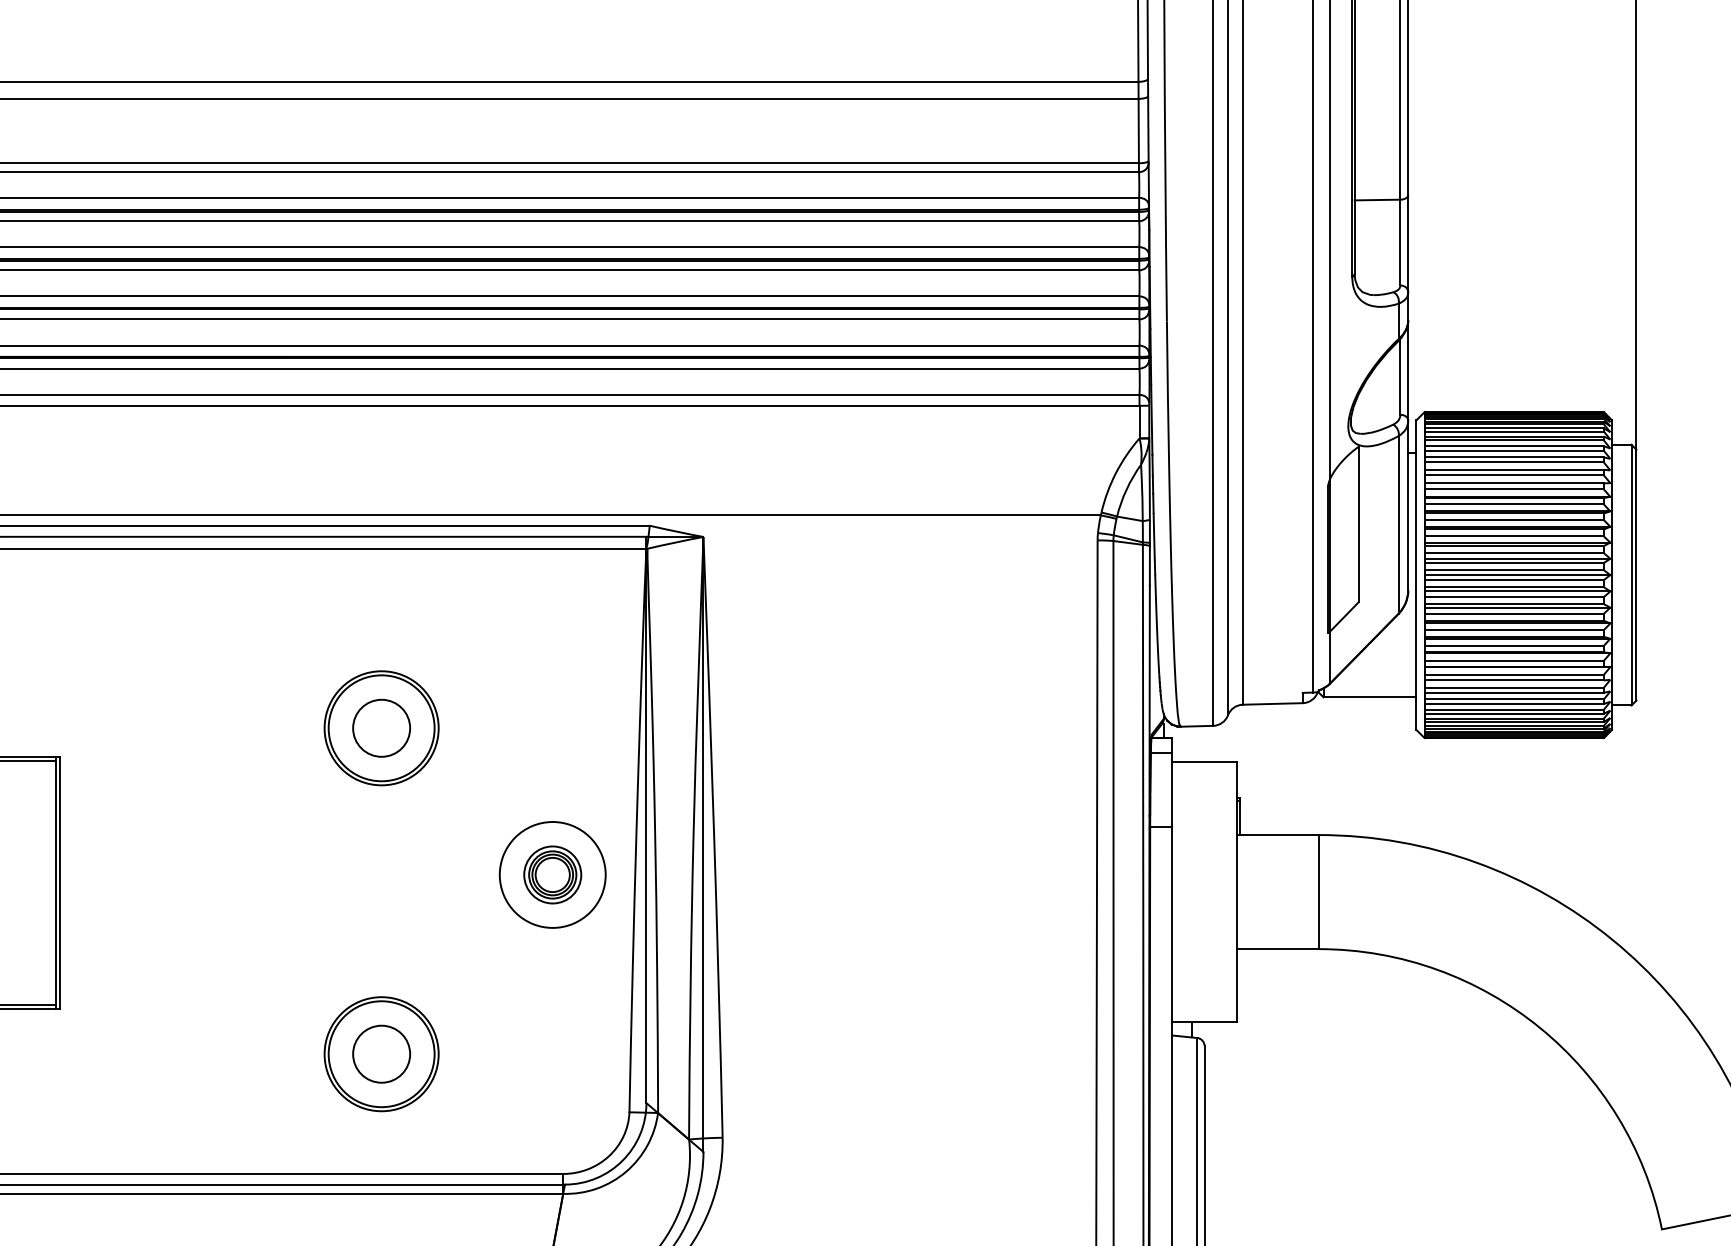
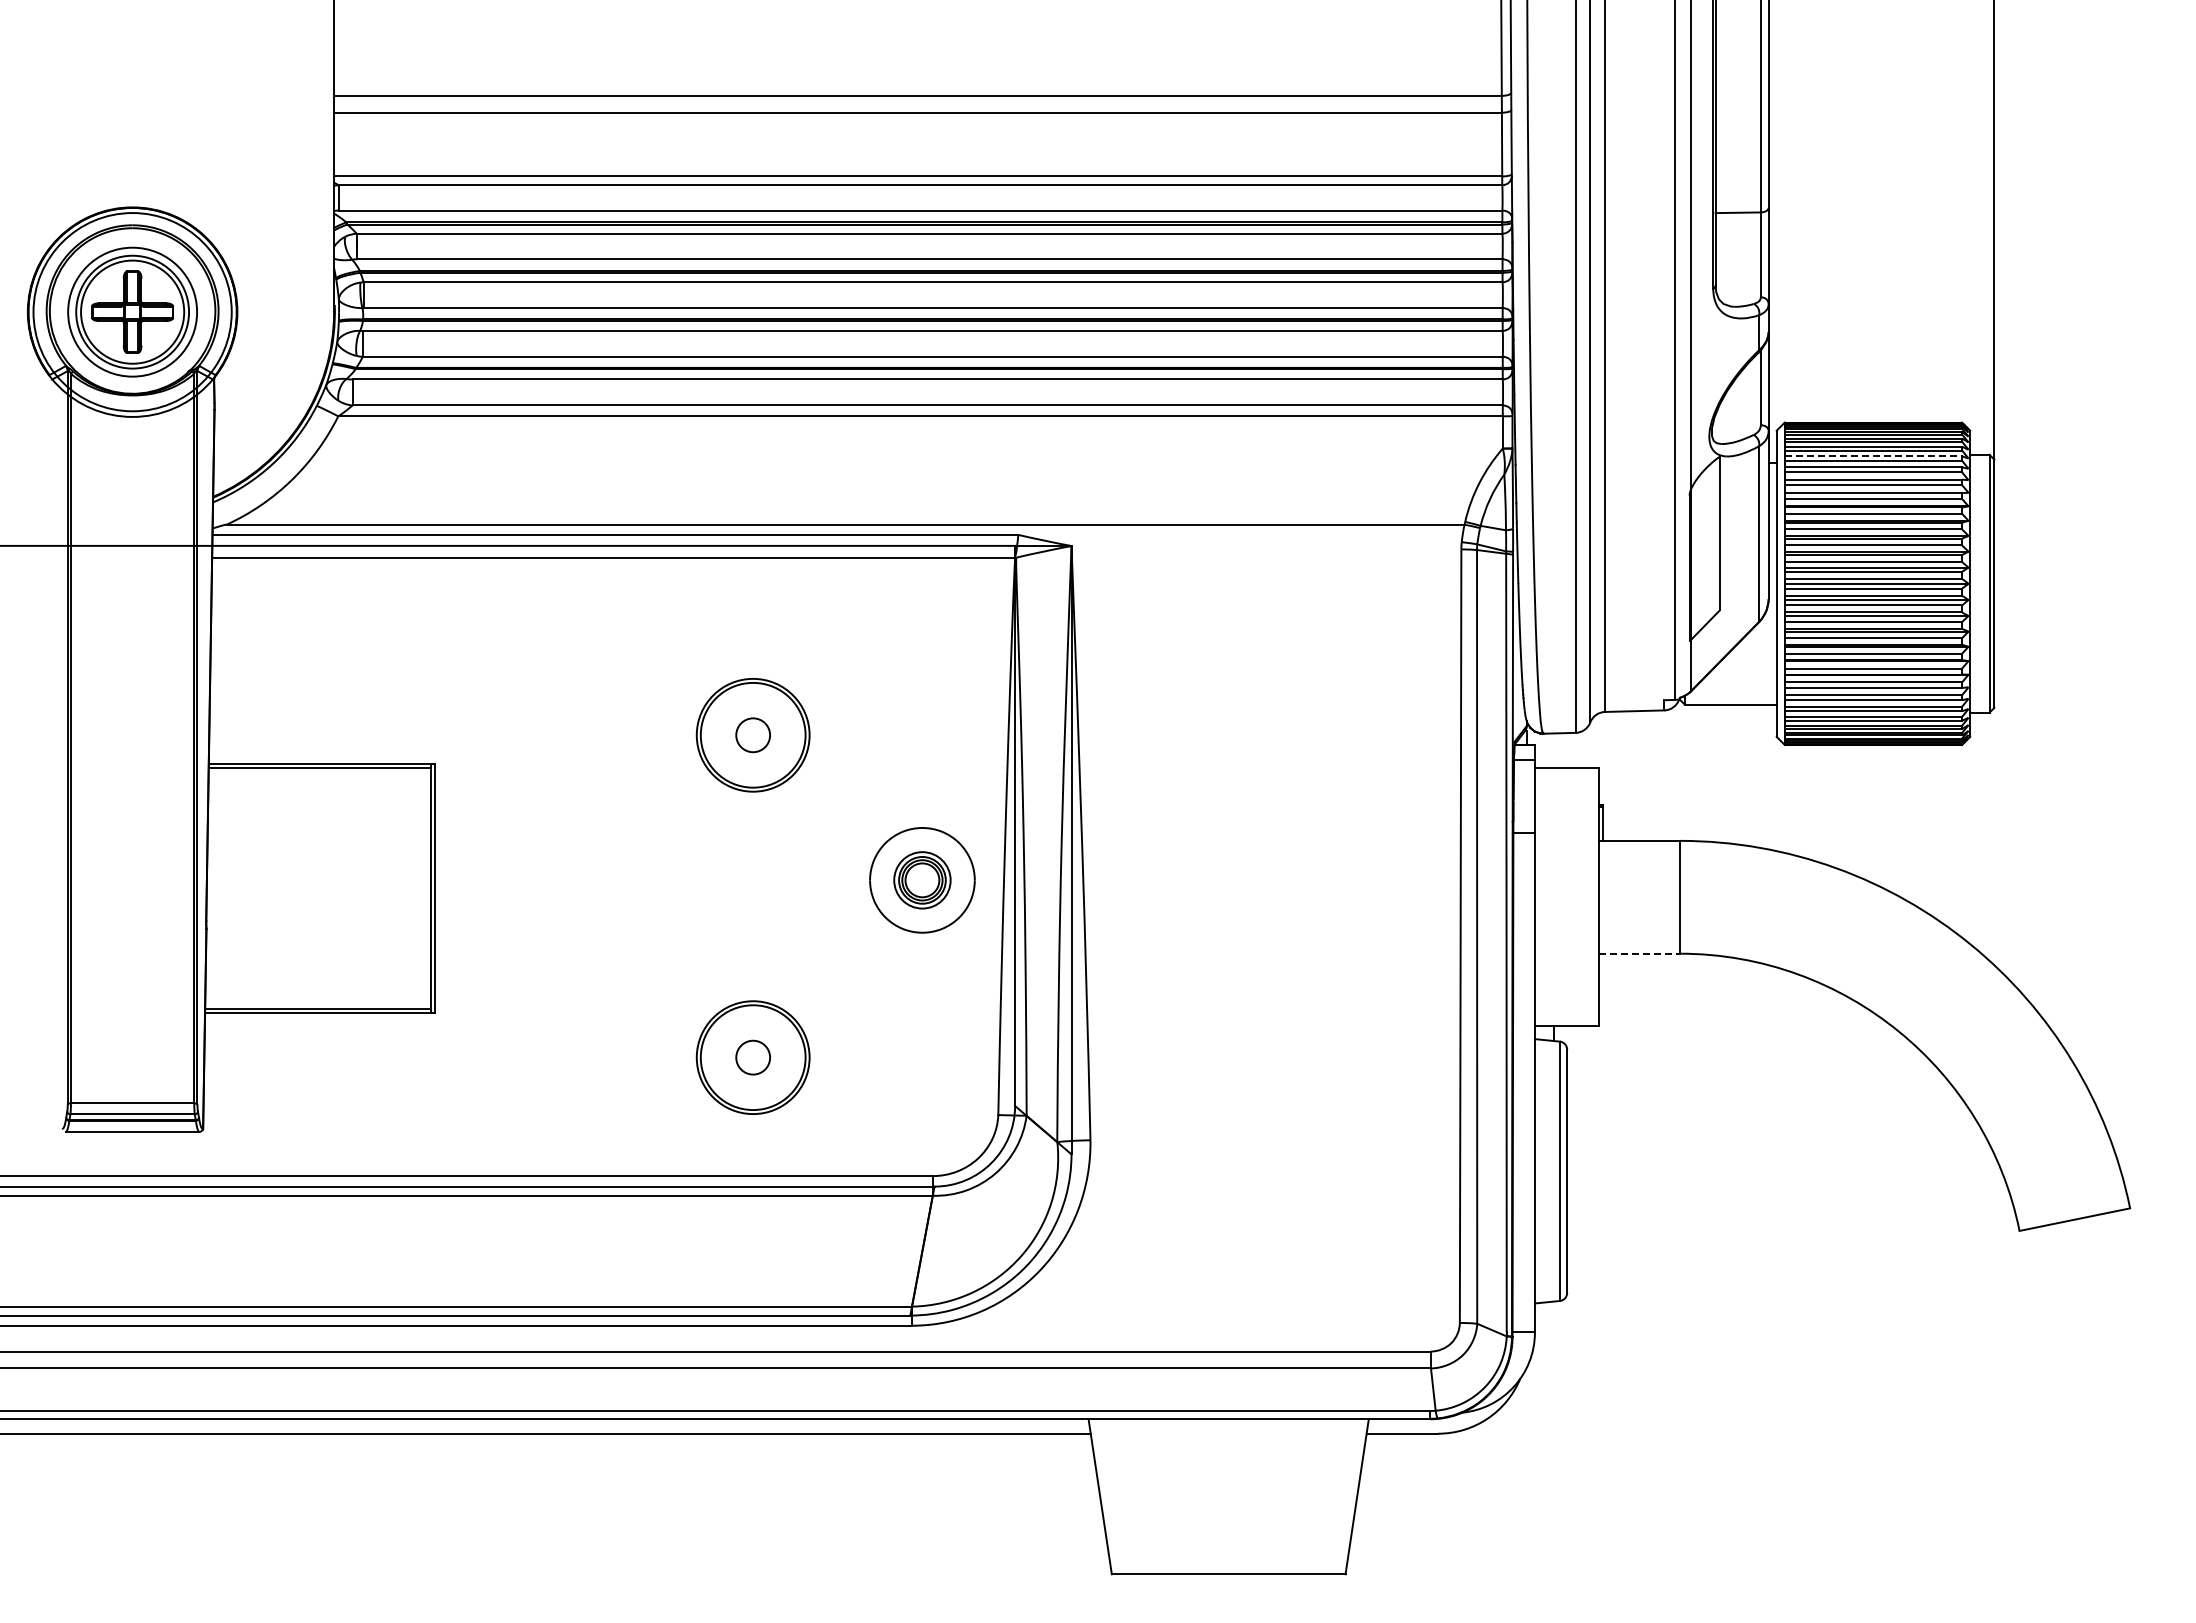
line: (1515, 446) -> (1874, 456), solid -> dashed
circle: (380, 728) -> (752, 735), size x0.6
line: (1278, 948) -> (1640, 953), solid -> dashed
circle: (380, 1054) -> (752, 1057), size x0.6

